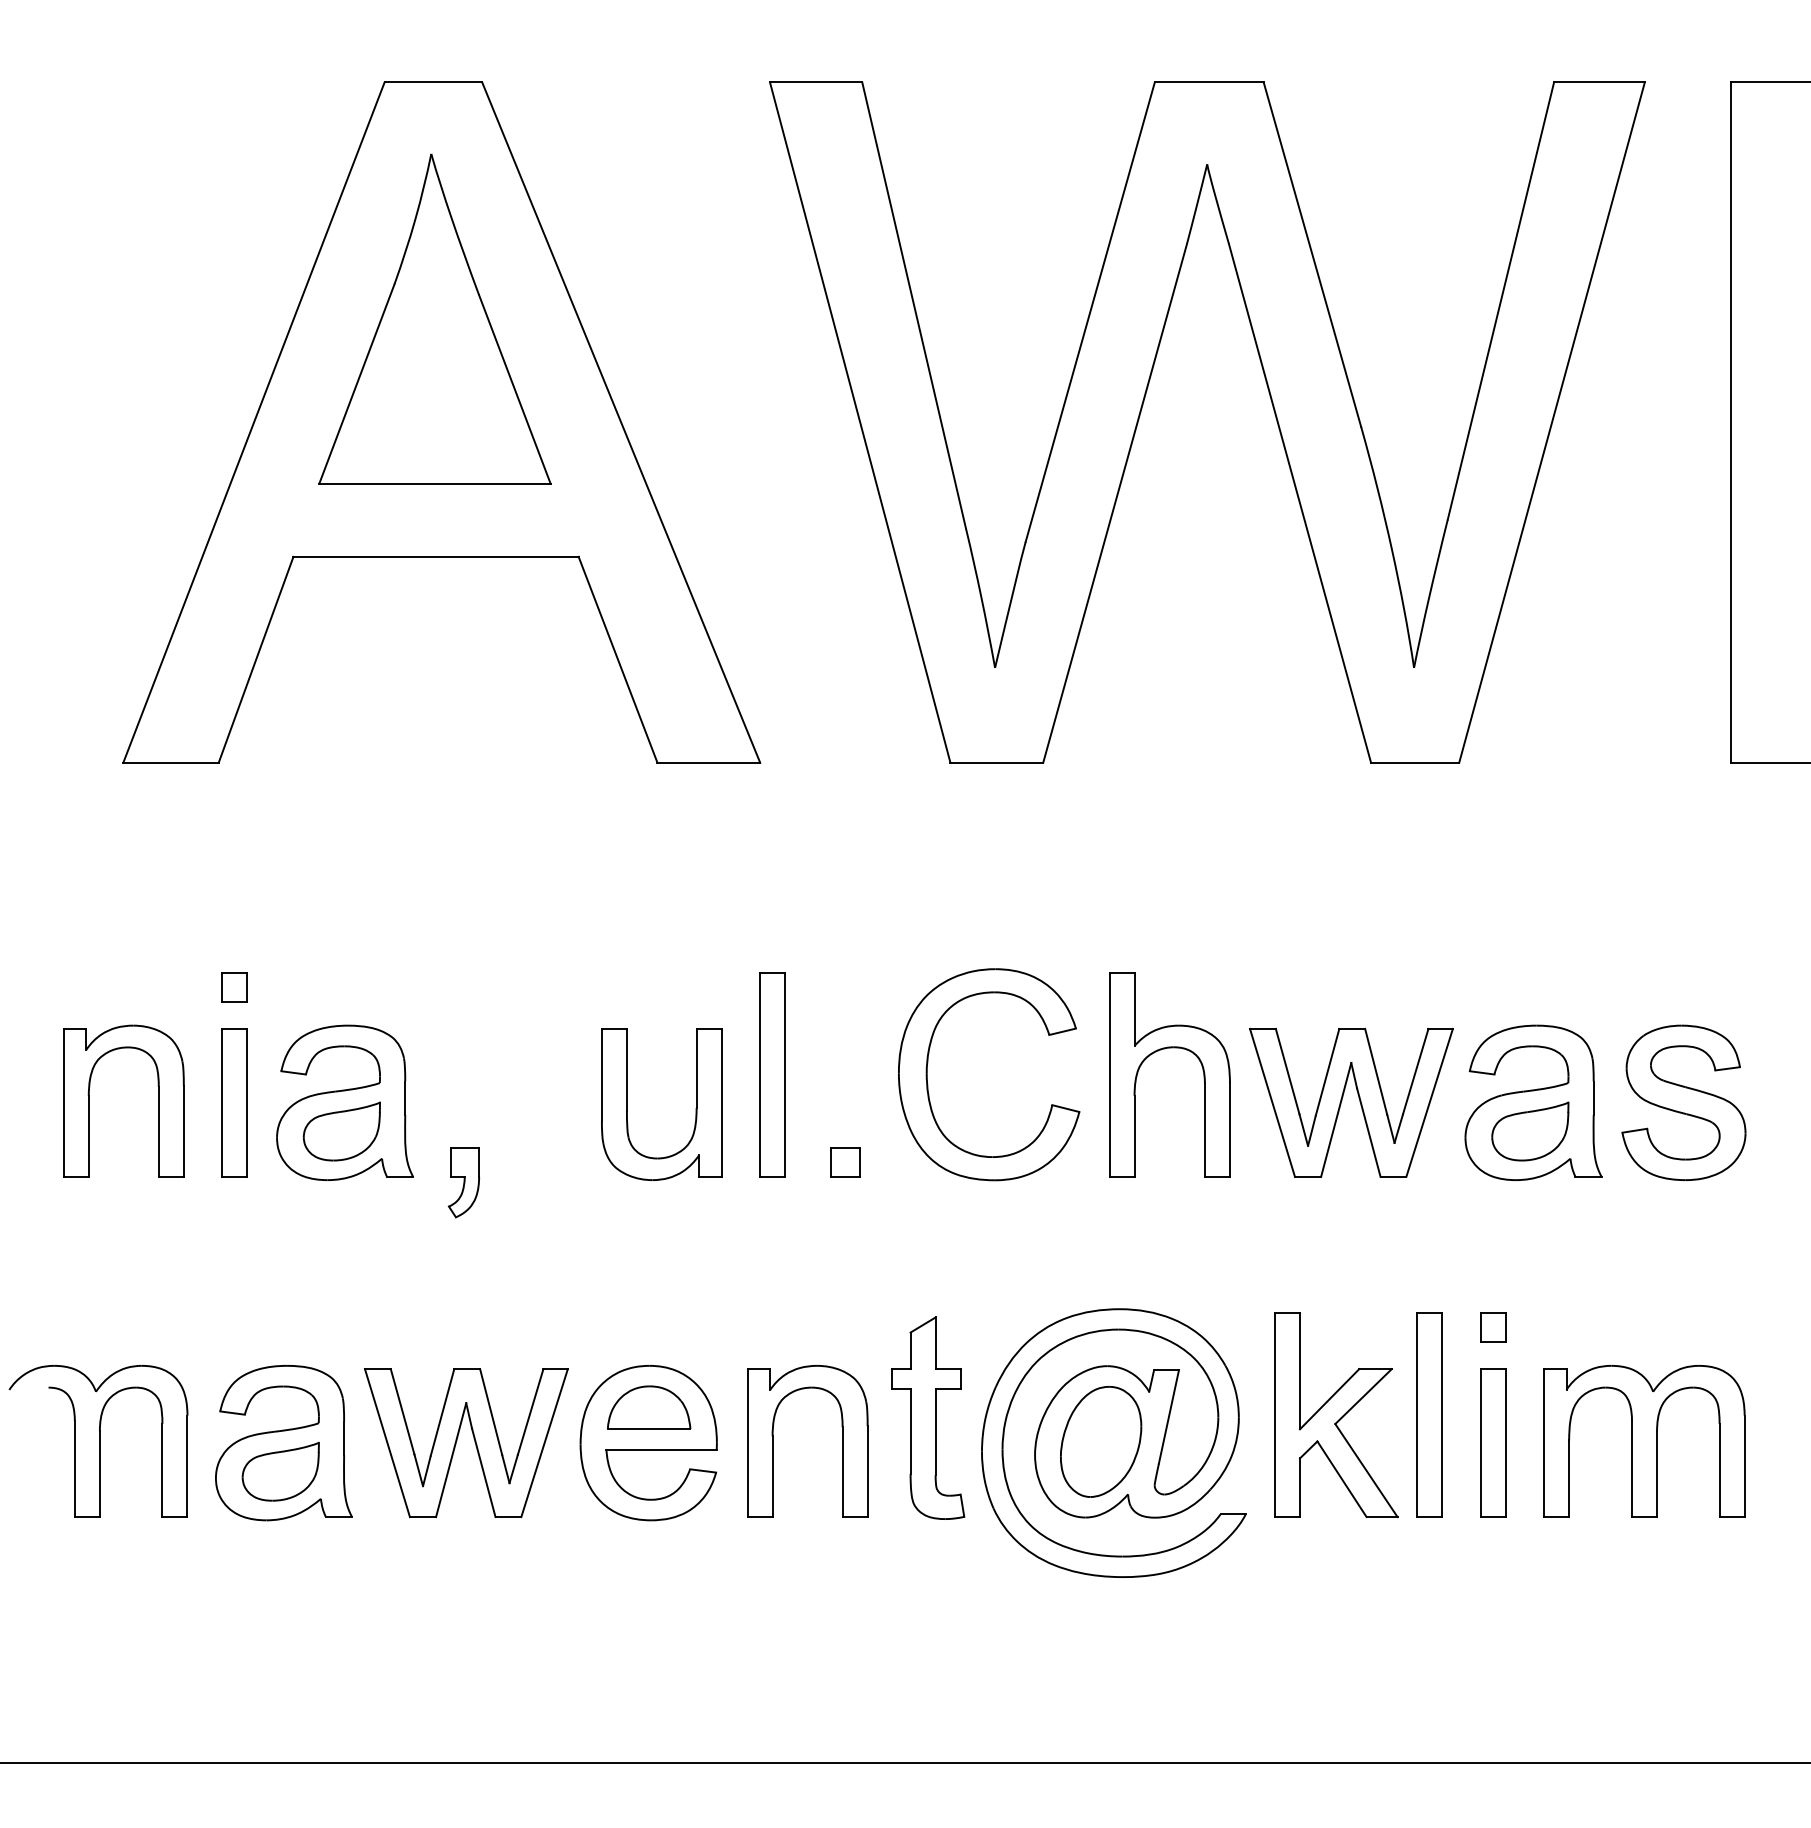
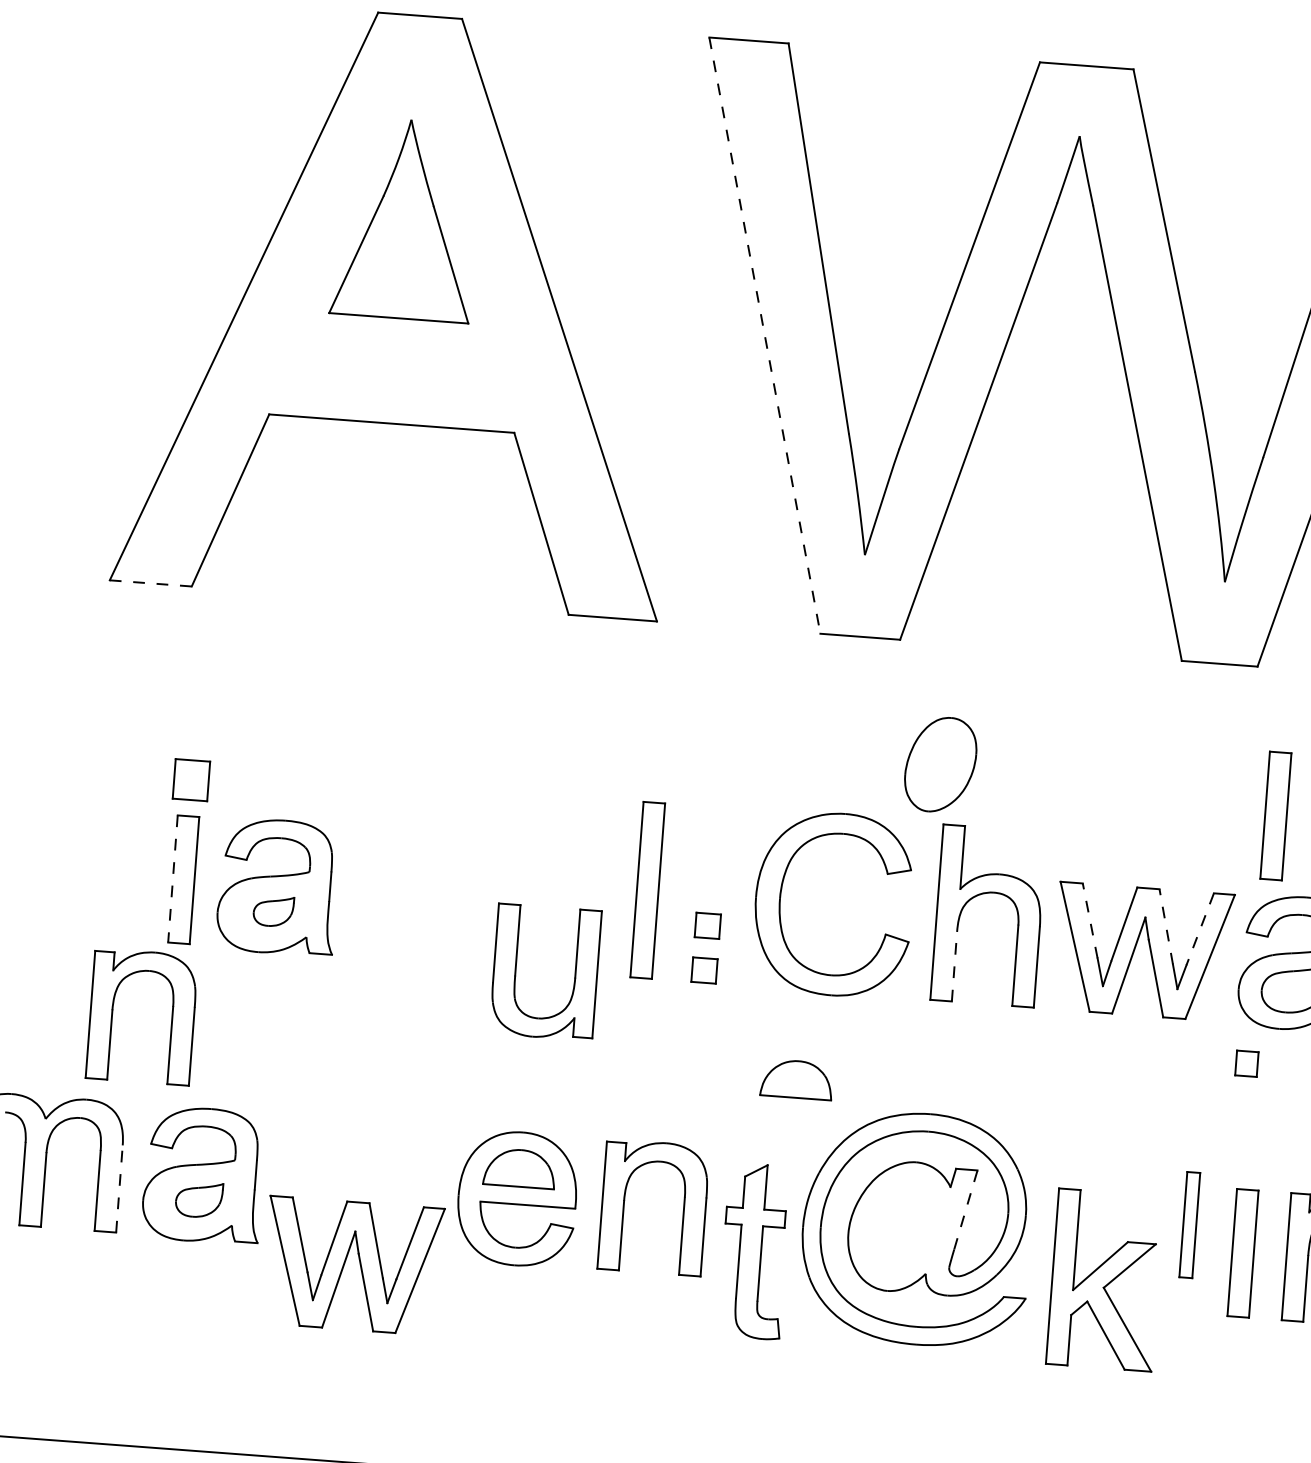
part: (434, 318) -> (405, 218), size x0.7
line: (860, 422) -> (765, 335), solid -> dashed
line: (171, 762) -> (151, 583), solid -> dashed
part: (1493, 933) -> (1275, 815), added
part: (234, 987) -> (190, 780), size x1.6
line: (1287, 1071) -> (1090, 920), solid -> dashed
line: (1376, 1071) -> (1166, 926), solid -> dashed
line: (1415, 1071) -> (1200, 929), solid -> dashed
part: (89, 1100) -> (112, 1014), moved
line: (222, 1102) -> (173, 878), solid -> dashed
part: (627, 1104) -> (516, 970), moved
part: (845, 1110) -> (707, 925), added
part: (341, 1131) -> (273, 911), size x0.6
line: (1134, 1135) -> (954, 965), solid -> dashed
part: (463, 1182) -> (374, 962), removed
part: (962, 1280) -> (797, 1079), added
part: (1493, 1327) -> (1246, 1063), moved
part: (1429, 1414) -> (1189, 1224), size x0.6
part: (1336, 1415) -> (1105, 1280), moved
line: (1168, 1416) -> (965, 1209), solid -> dashed
part: (928, 1417) -> (755, 1250), moved
part: (1101, 1441) -> (941, 764), moved
part: (474, 1442) -> (359, 1265), moved
line: (187, 1466) -> (119, 1189), solid -> dashed
part: (280, 1471) -> (199, 1199), size x0.7

